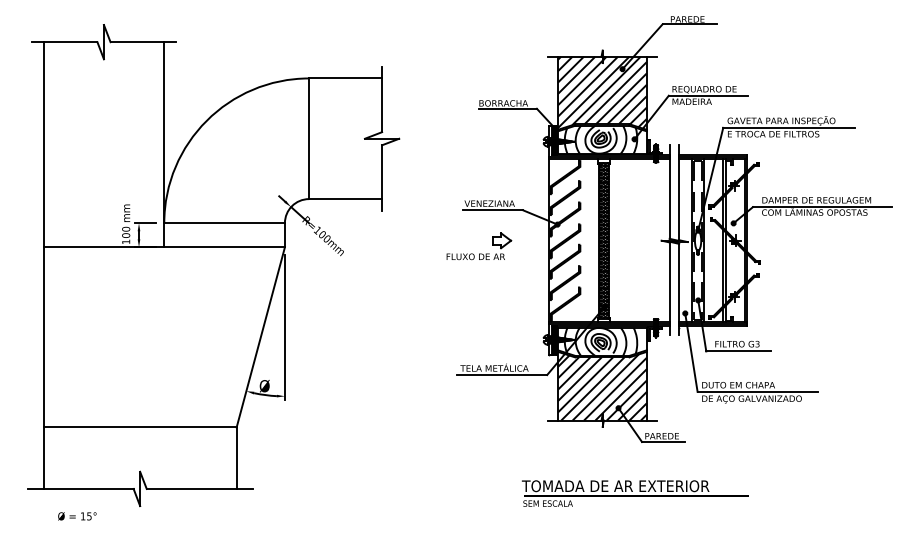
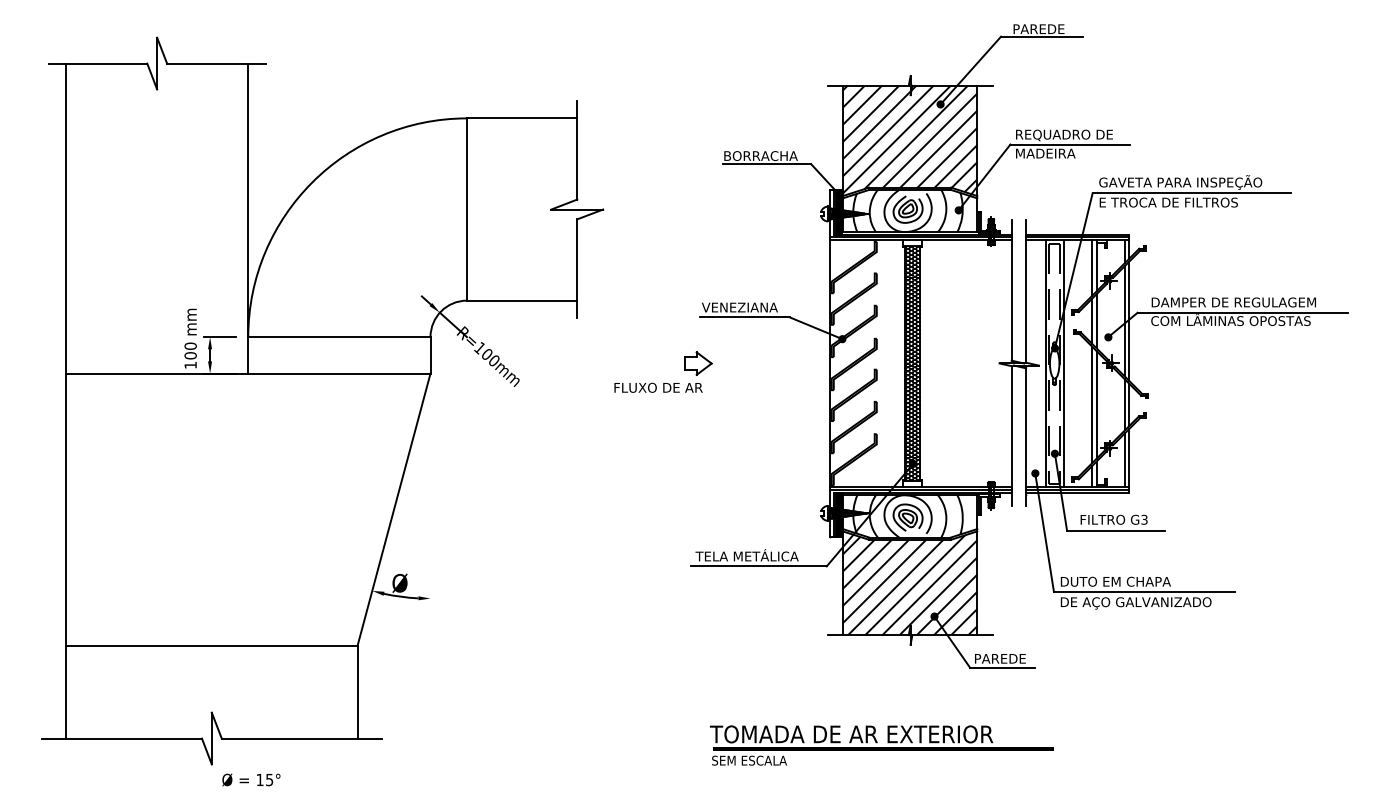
part: (479, 253) -> (664, 382), moved
line: (284, 327) -> (429, 494), removed
text: (635, 493) -> (881, 745), moved
text: (77, 516) -> (251, 780), moved

